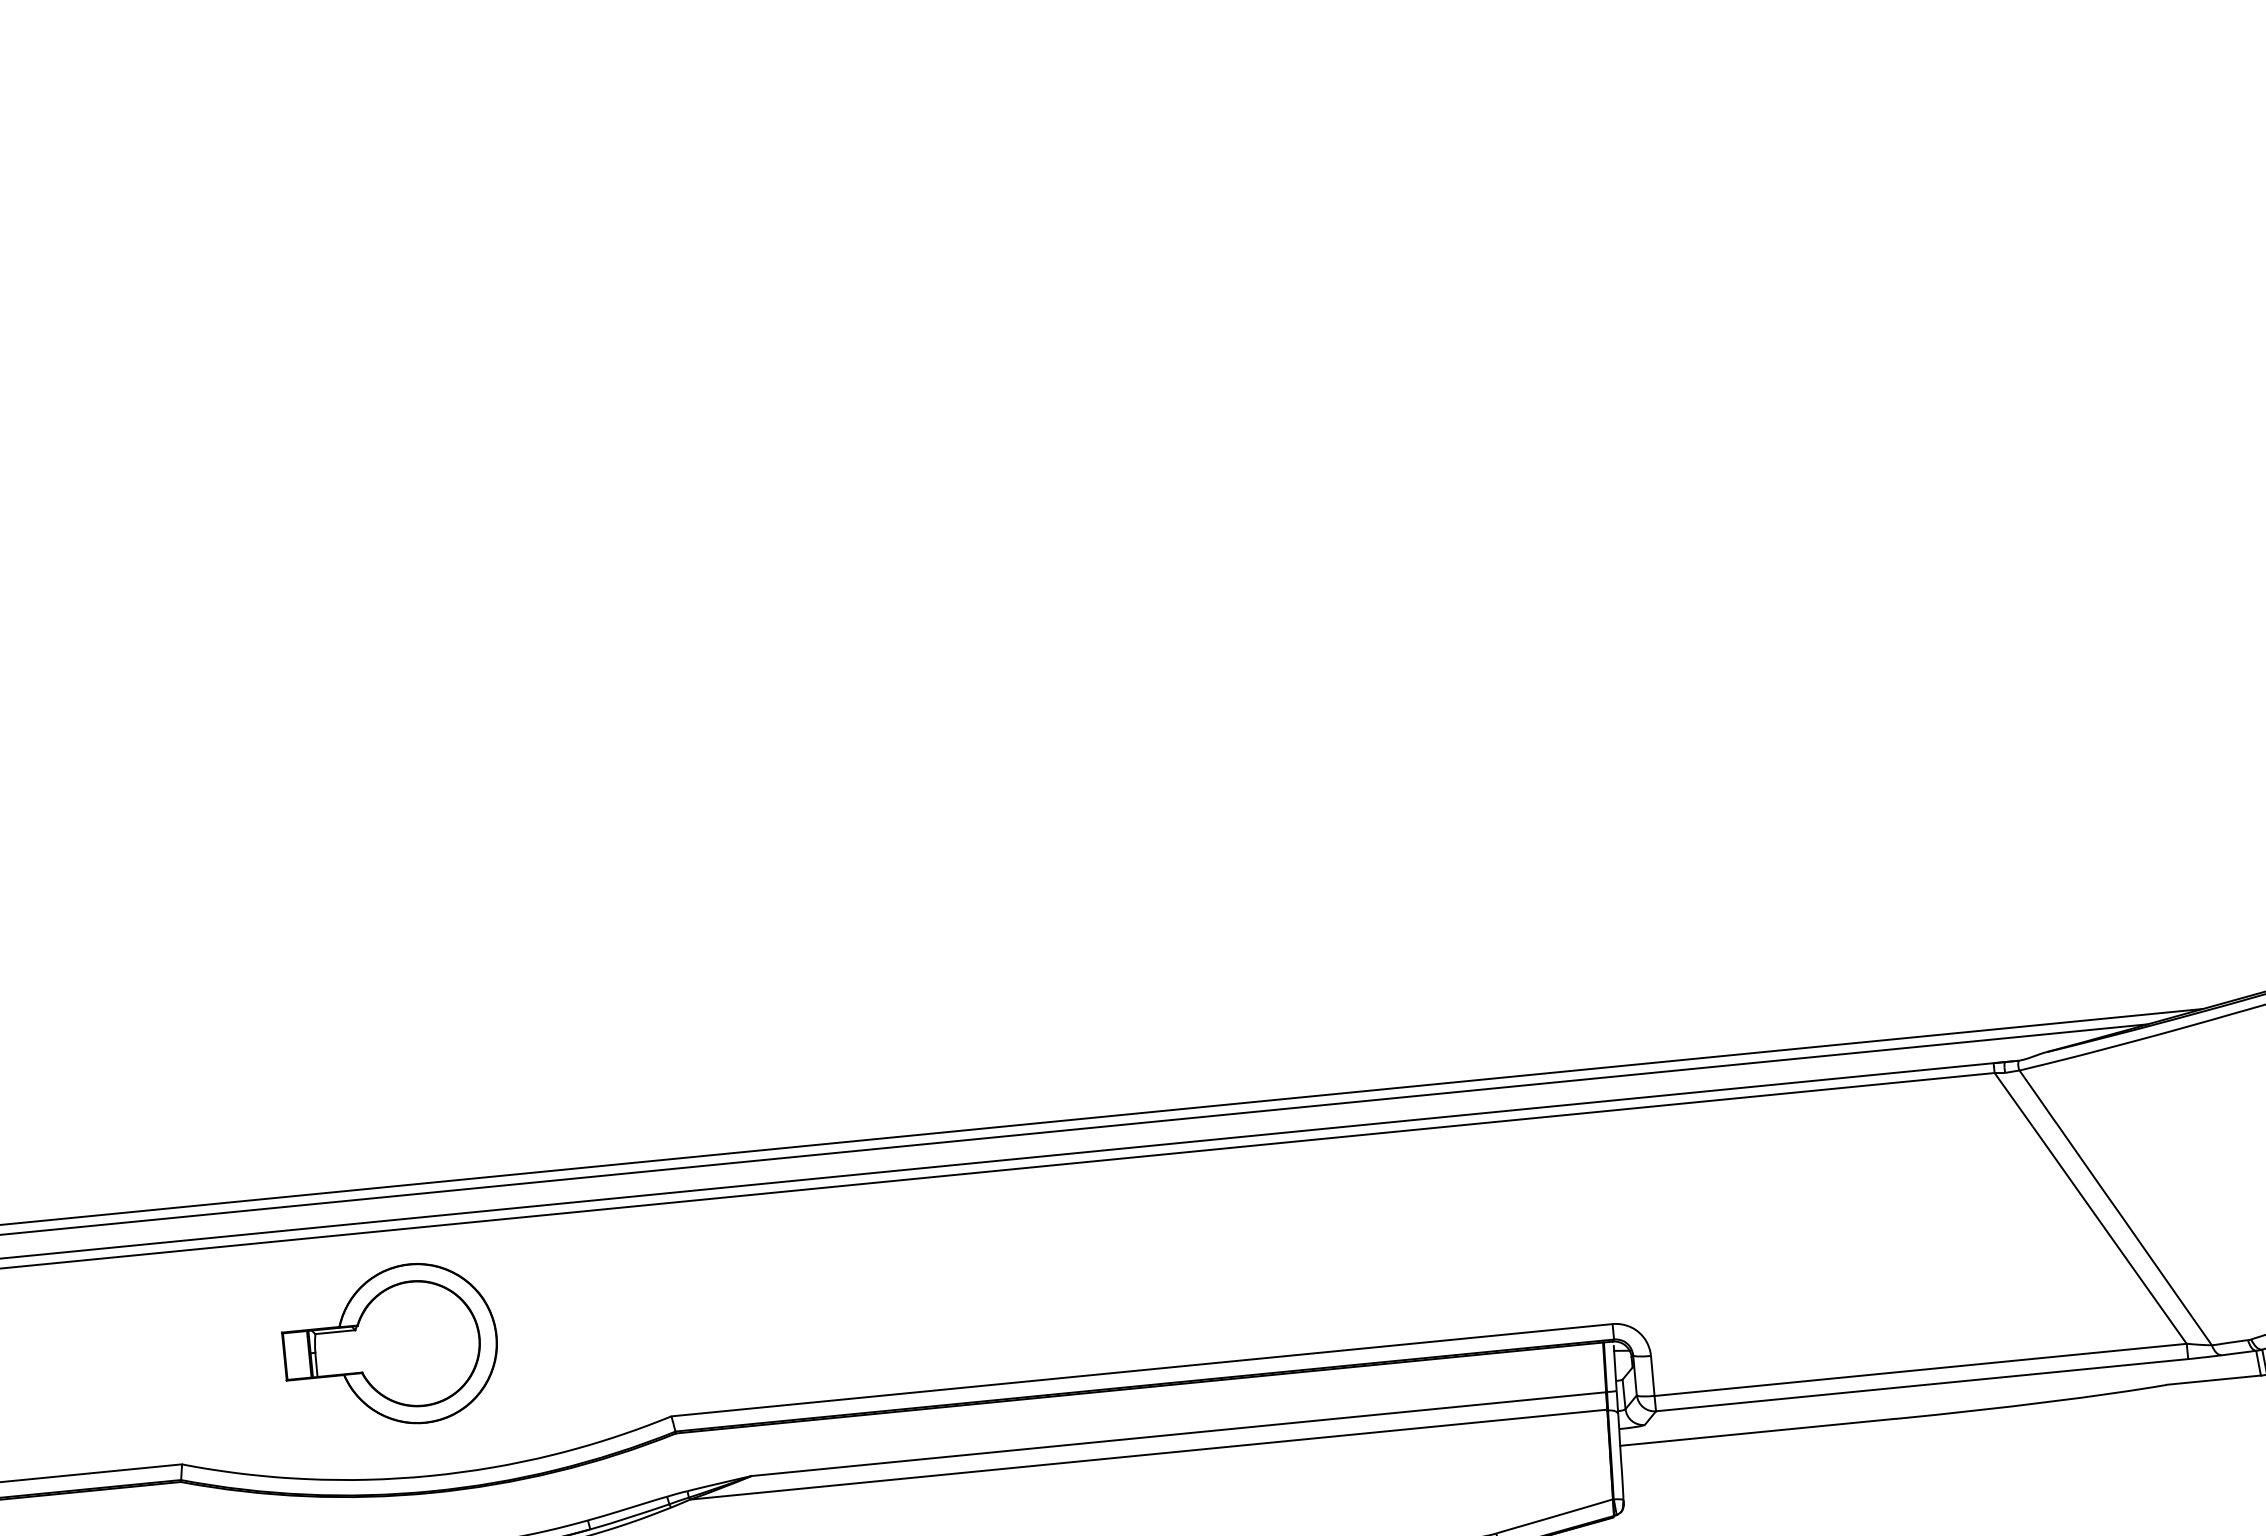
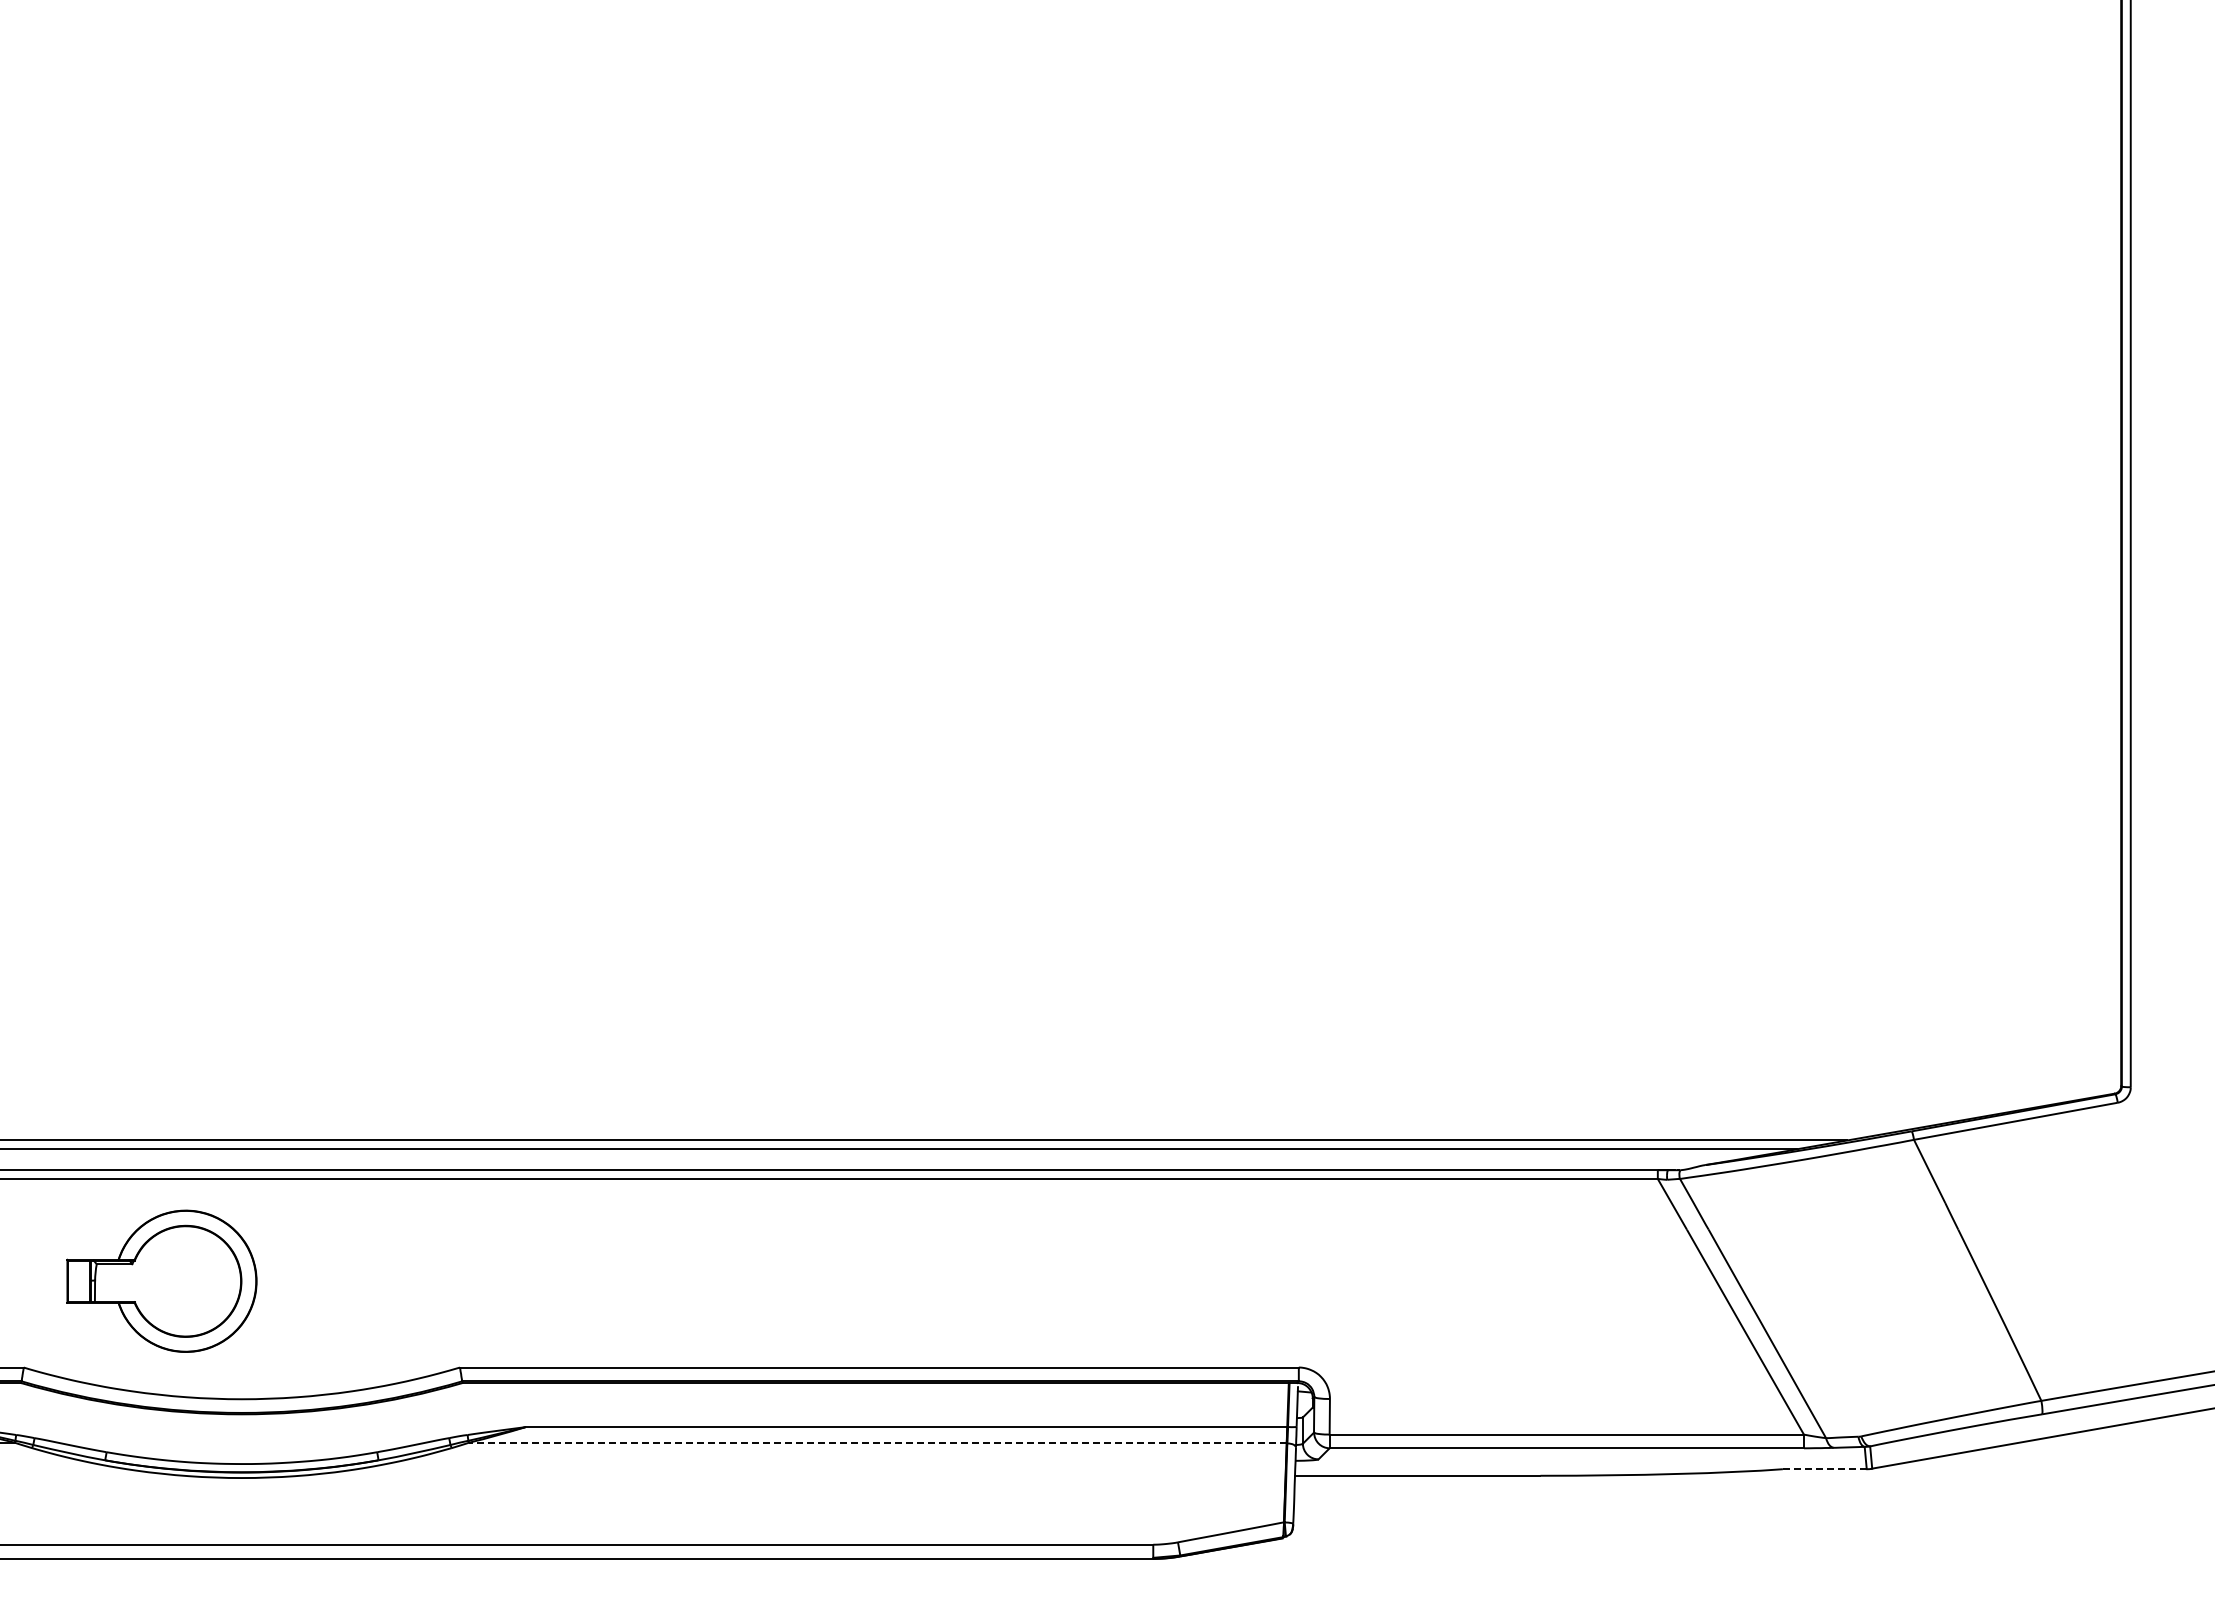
part: (389, 1345) -> (161, 1280), moved
line: (2213, 1380) -> (1824, 1469), solid -> dashed
line: (1149, 1454) -> (878, 1442), solid -> dashed

